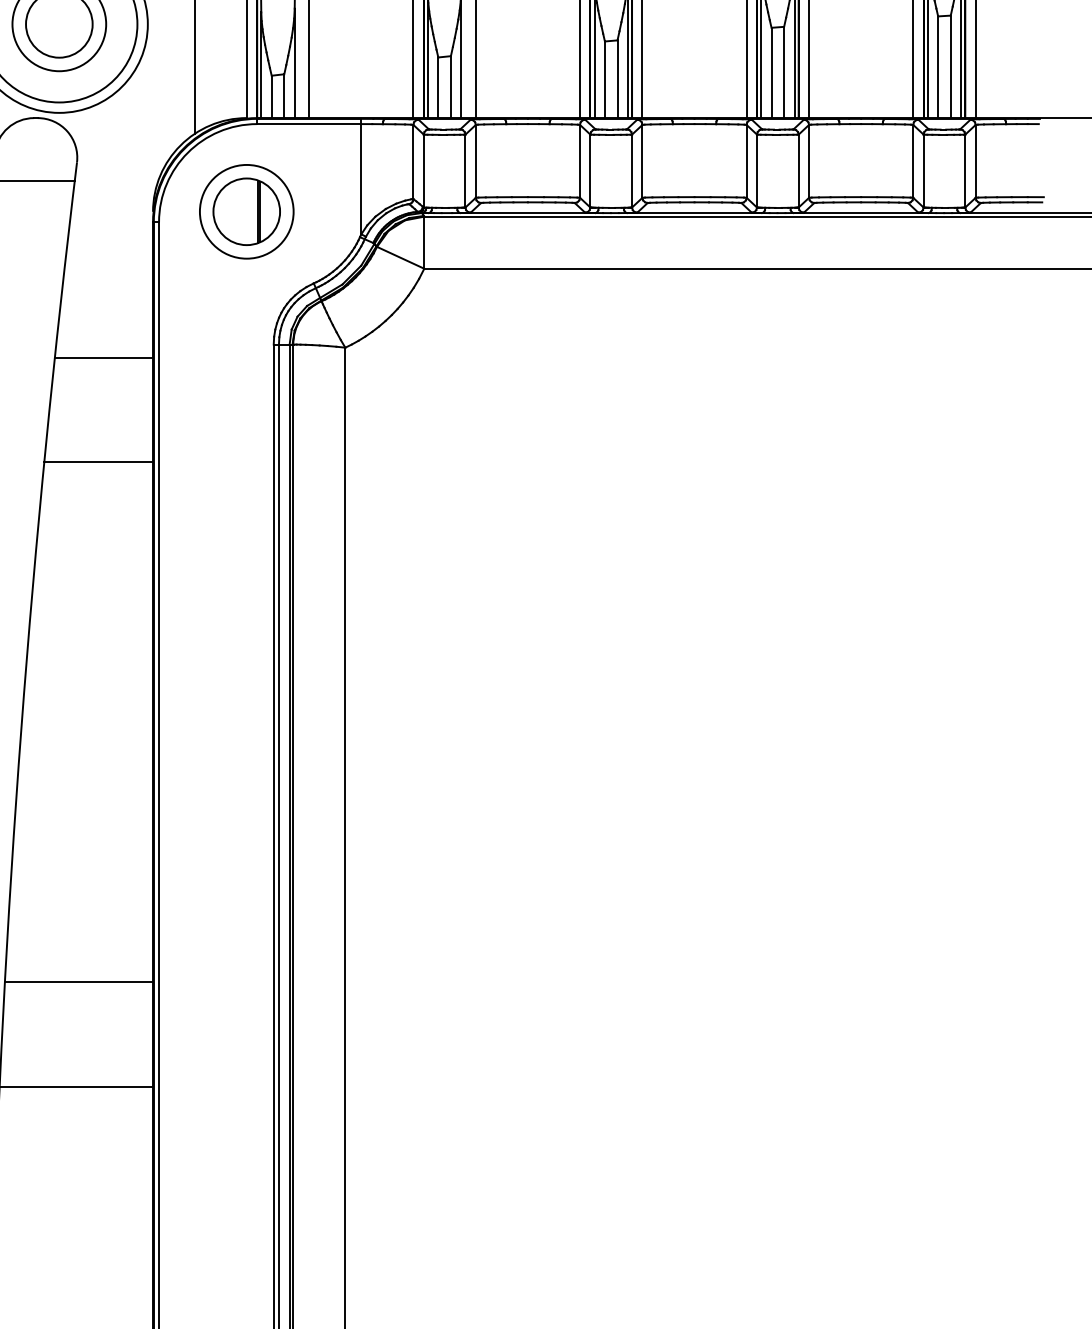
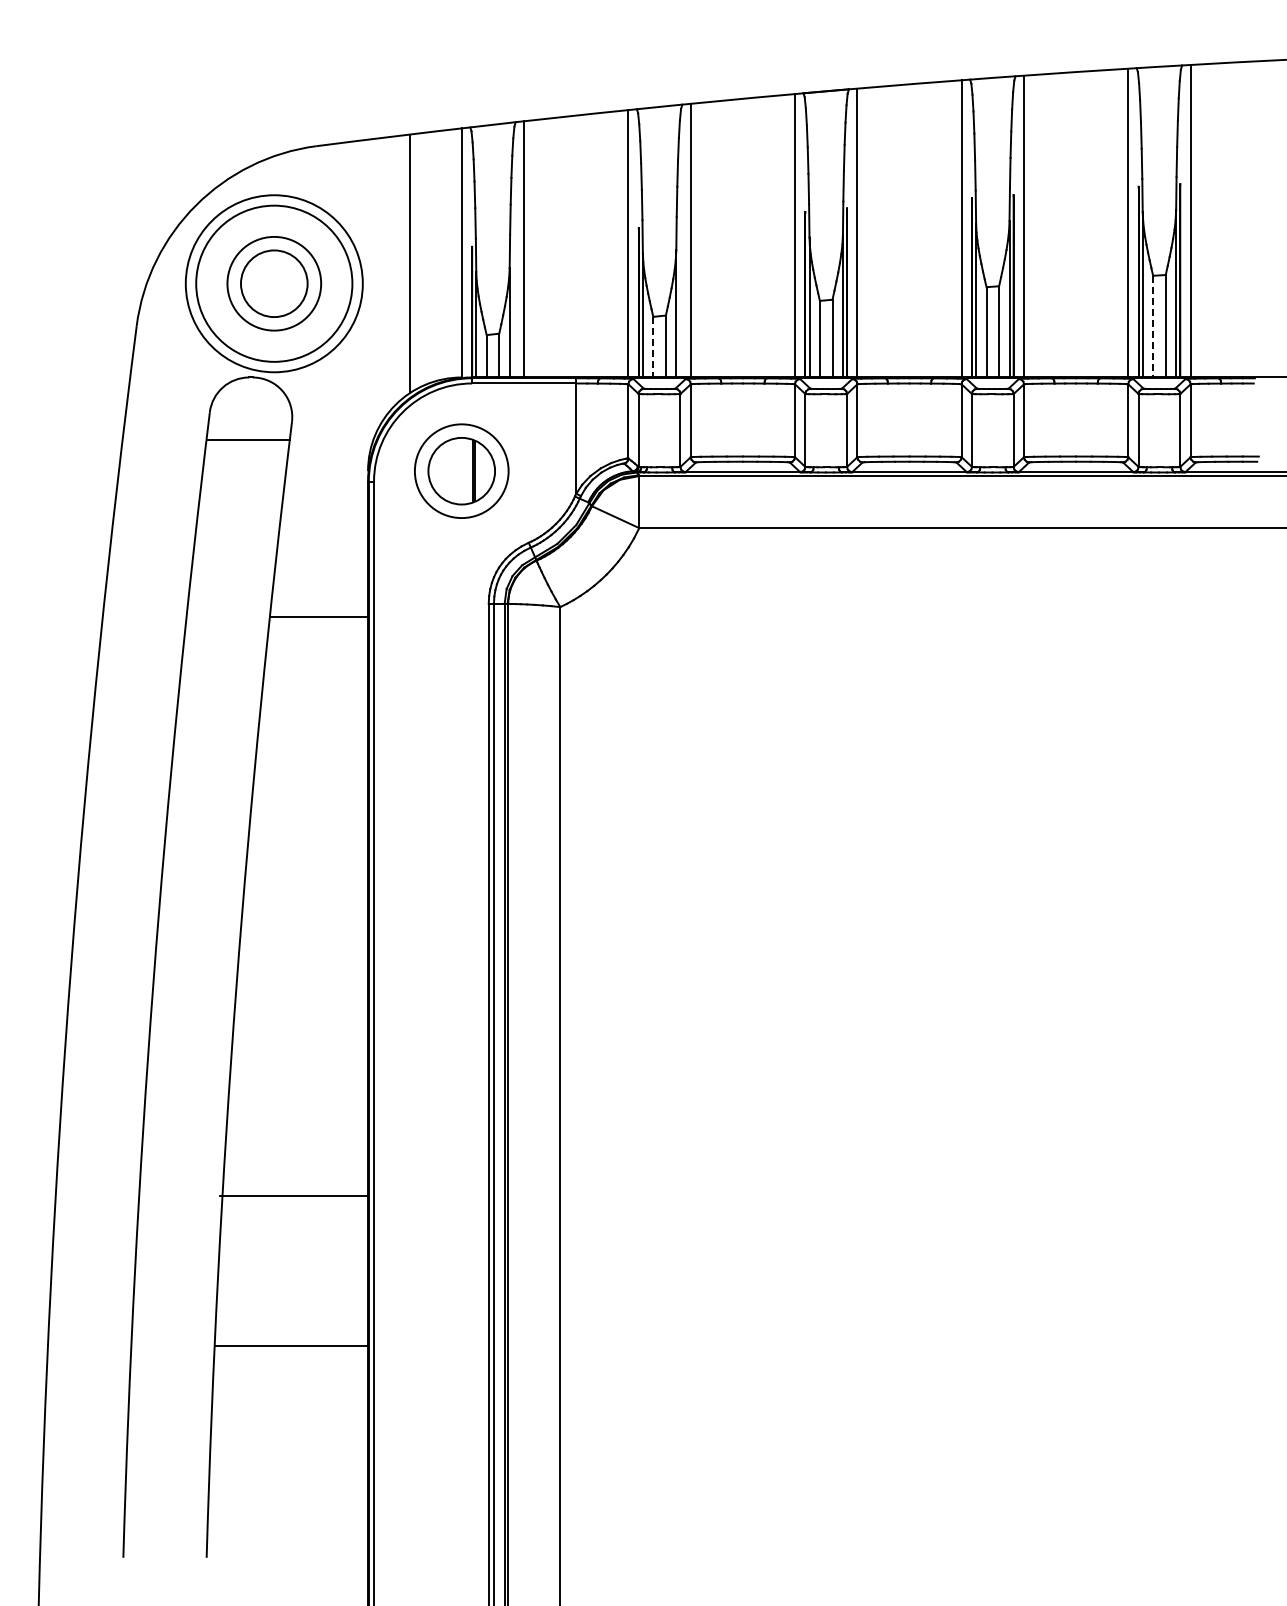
line: (938, 67) -> (1153, 326), solid -> dashed
line: (438, 88) -> (653, 347), solid -> dashed
line: (98, 462) -> (313, 721), removed
line: (78, 982) -> (293, 1195), moved

